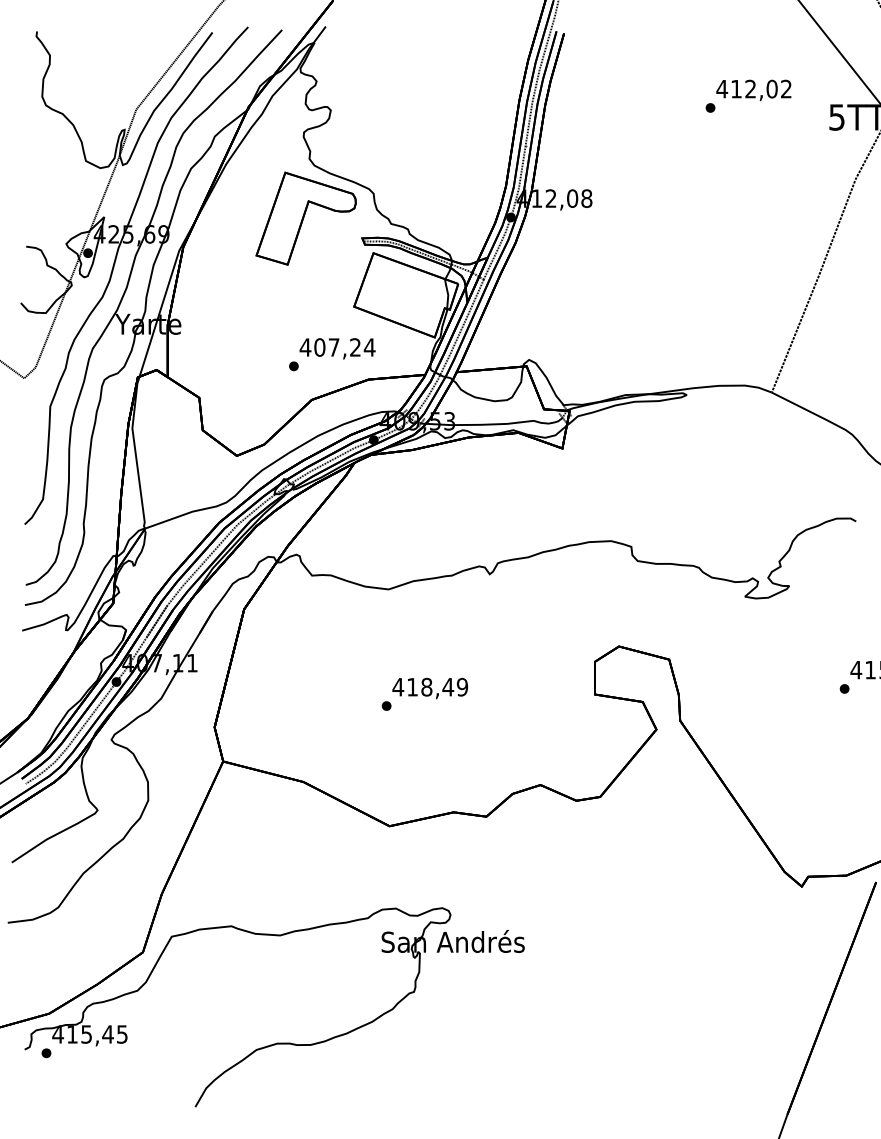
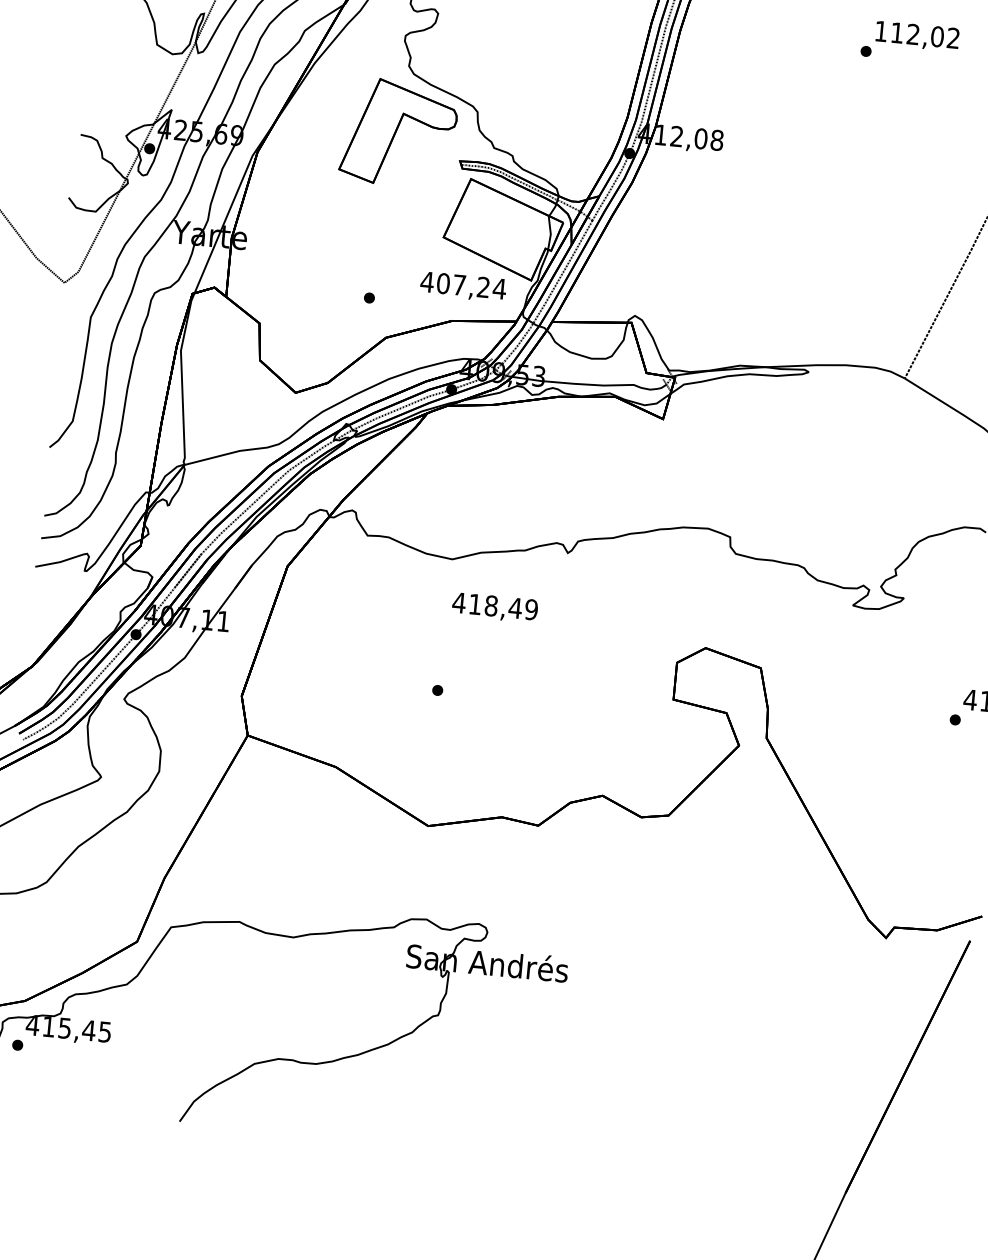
text: (722, 89) -> (881, 31), 412,02 -> 112,02
text: (337, 348) -> (463, 286), moved
text: (430, 688) -> (495, 607), moved

